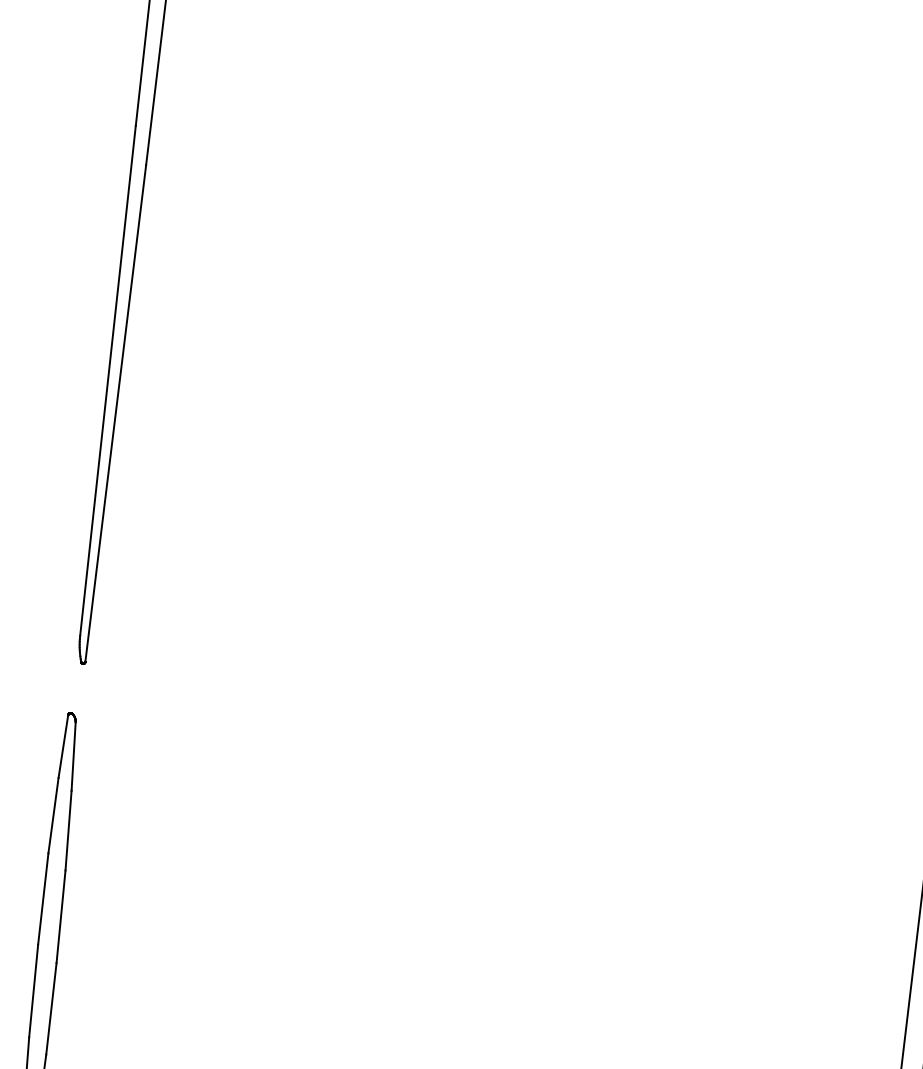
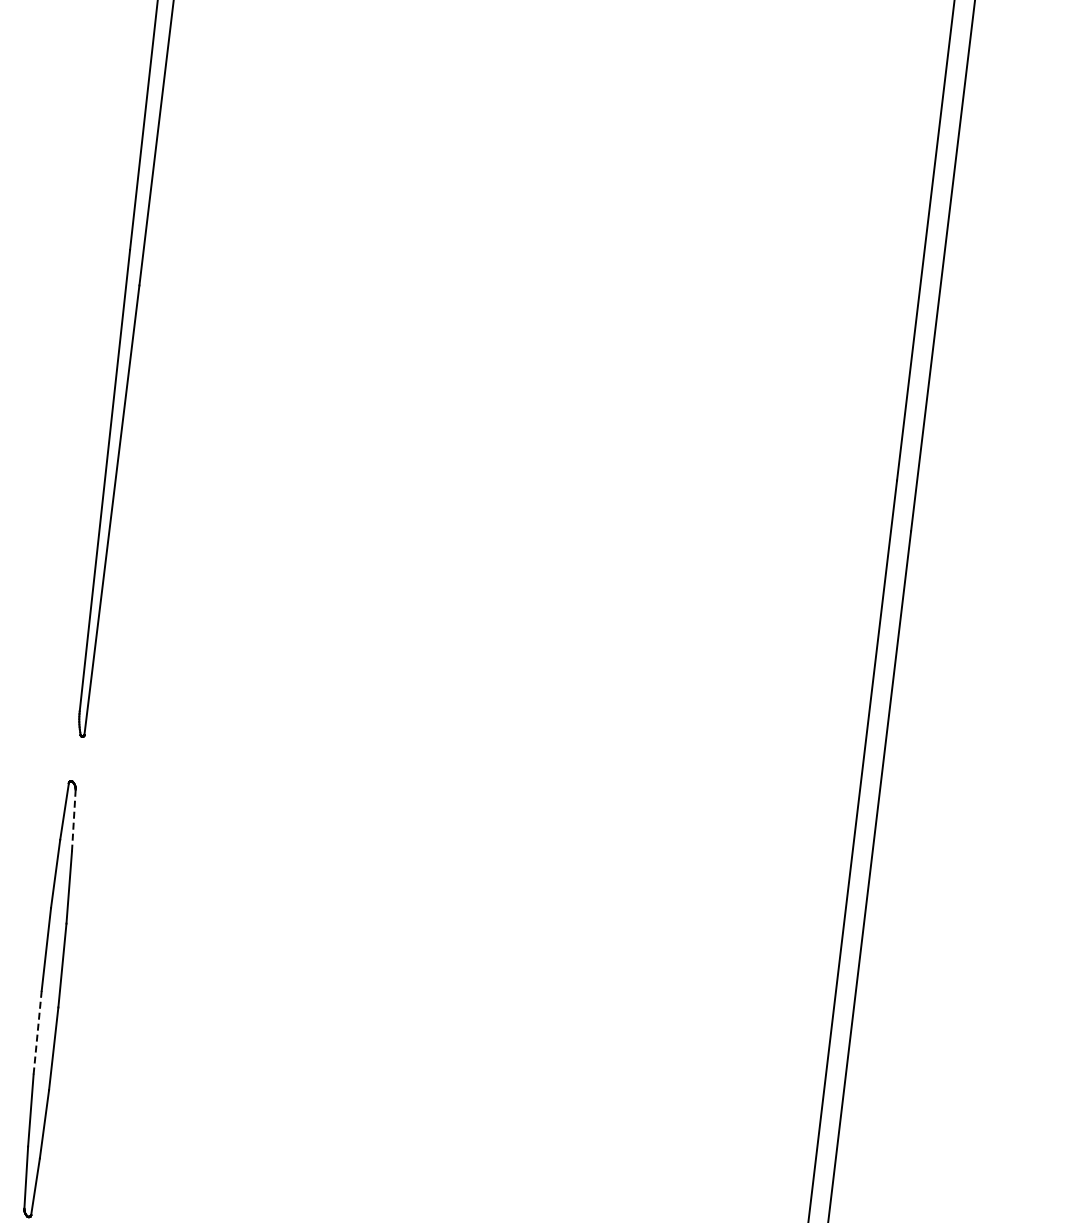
line: (73, 756) -> (73, 820), solid -> dashed
line: (33, 991) -> (37, 1033), solid -> dashed

